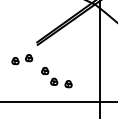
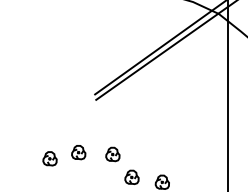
part: (22, 59) -> (64, 155), moved

